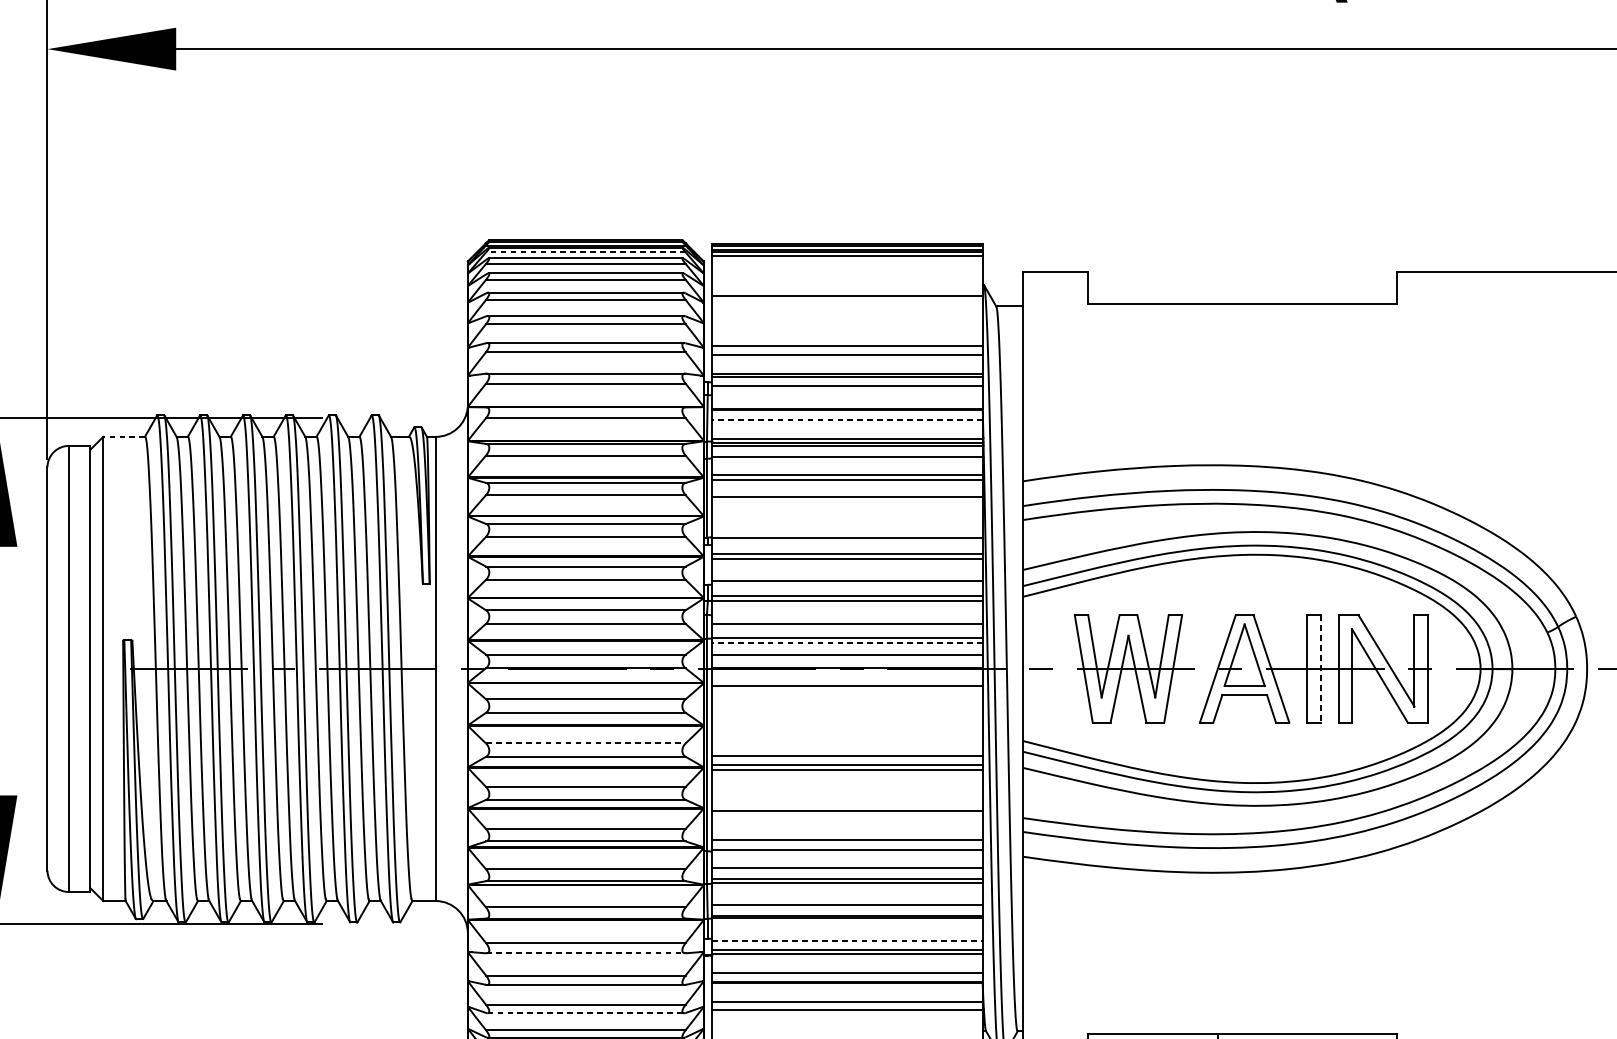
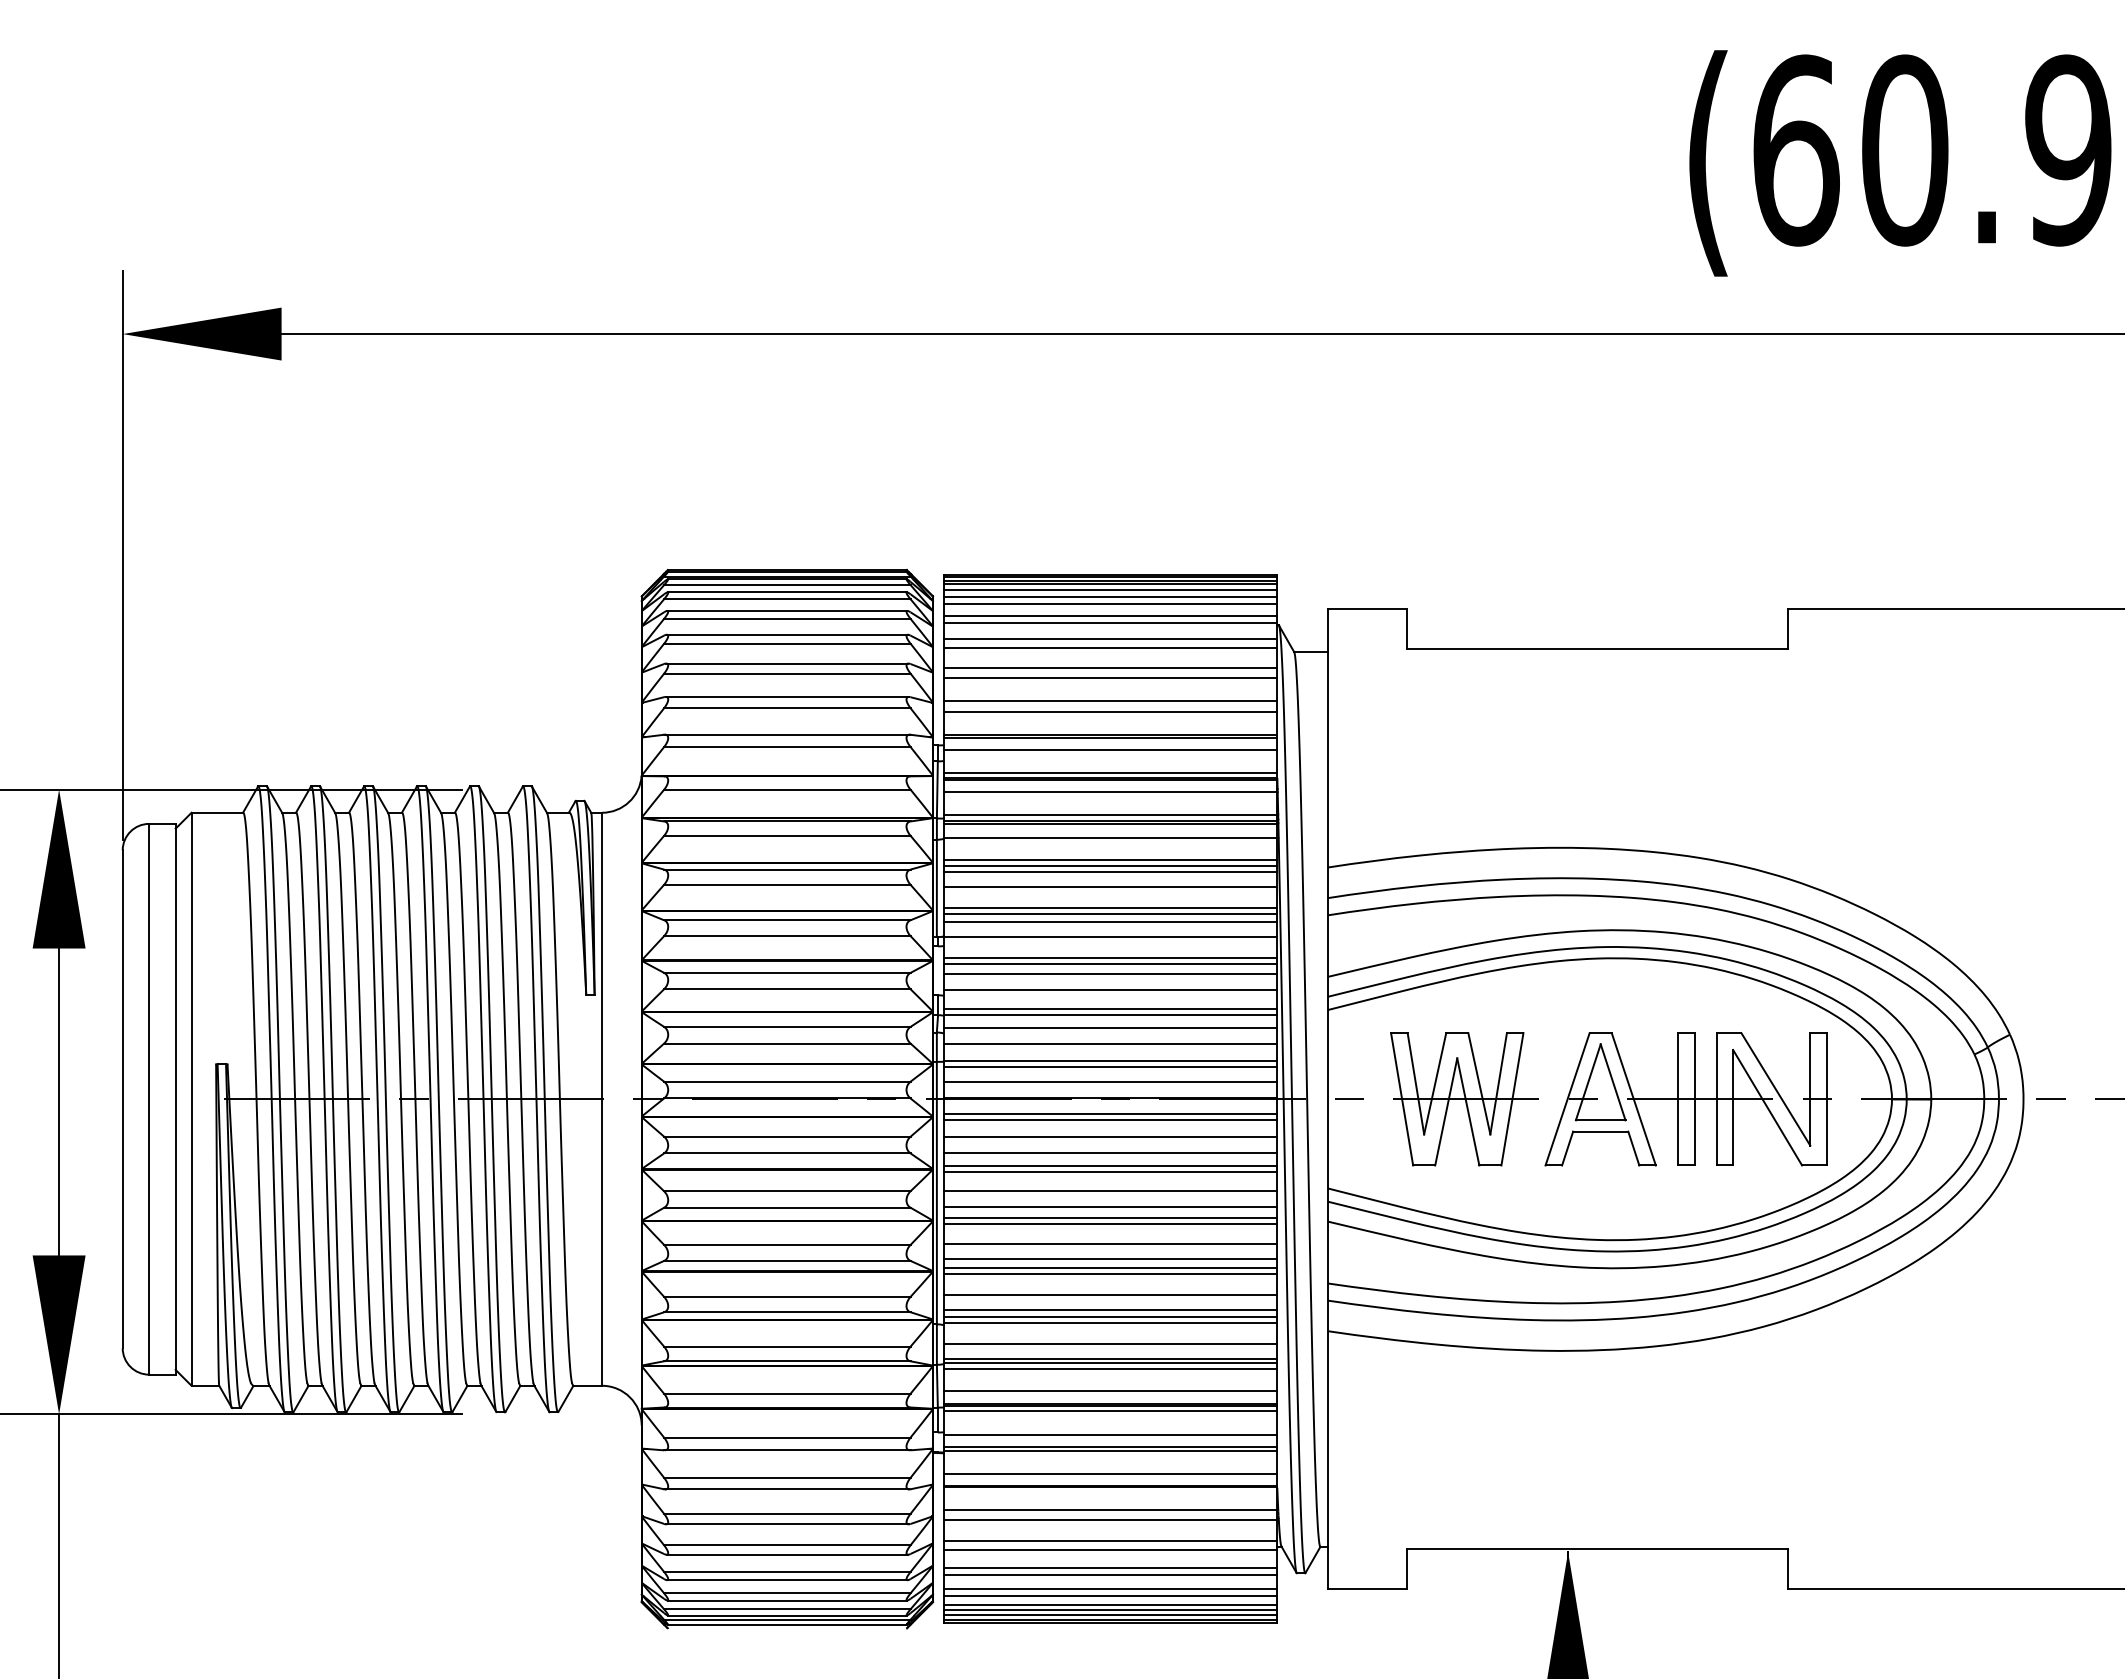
line: (585, 252) -> (786, 585), dashed -> solid
line: (847, 262) -> (1110, 597), added
line: (847, 267) -> (1110, 603), added
line: (847, 277) -> (1110, 615), added
line: (847, 283) -> (1110, 623), added
line: (847, 303) -> (1110, 647), added
line: (847, 319) -> (1110, 667), added
line: (847, 327) -> (1110, 677), added
line: (847, 405) -> (1110, 773), added
line: (847, 420) -> (1110, 792), dashed -> solid
line: (124, 436) -> (217, 812), dashed -> solid
line: (847, 484) -> (1110, 871), added
line: (847, 513) -> (1110, 907), added
line: (847, 518) -> (1110, 913), added
line: (847, 525) -> (1110, 922), added
line: (847, 567) -> (1110, 974), added
line: (847, 610) -> (1110, 1027), added
line: (847, 643) -> (1110, 1067), dashed -> solid
line: (1320, 669) -> (1694, 1099), dashed -> solid
line: (847, 680) -> (1110, 1113), added
line: (847, 699) -> (1110, 1136), added
line: (847, 712) -> (1110, 1152), added
line: (847, 723) -> (1110, 1166), added
line: (847, 728) -> (1110, 1172), added
line: (847, 742) -> (1110, 1190), added
line: (585, 743) -> (787, 1191), dashed -> solid
line: (847, 785) -> (1110, 1243), added
line: (847, 798) -> (1110, 1259), added
line: (847, 806) -> (1110, 1268), added
line: (847, 827) -> (1110, 1295), added
line: (847, 844) -> (1110, 1316), added
line: (847, 887) -> (1110, 1368), added
line: (847, 921) -> (1110, 1411), added
line: (847, 940) -> (1110, 1434), dashed -> solid
line: (585, 953) -> (787, 1450), dashed -> solid
line: (585, 1013) -> (787, 1524), dashed -> solid
line: (847, 1027) -> (1110, 1541), added
line: (847, 1034) -> (1110, 1550), added

